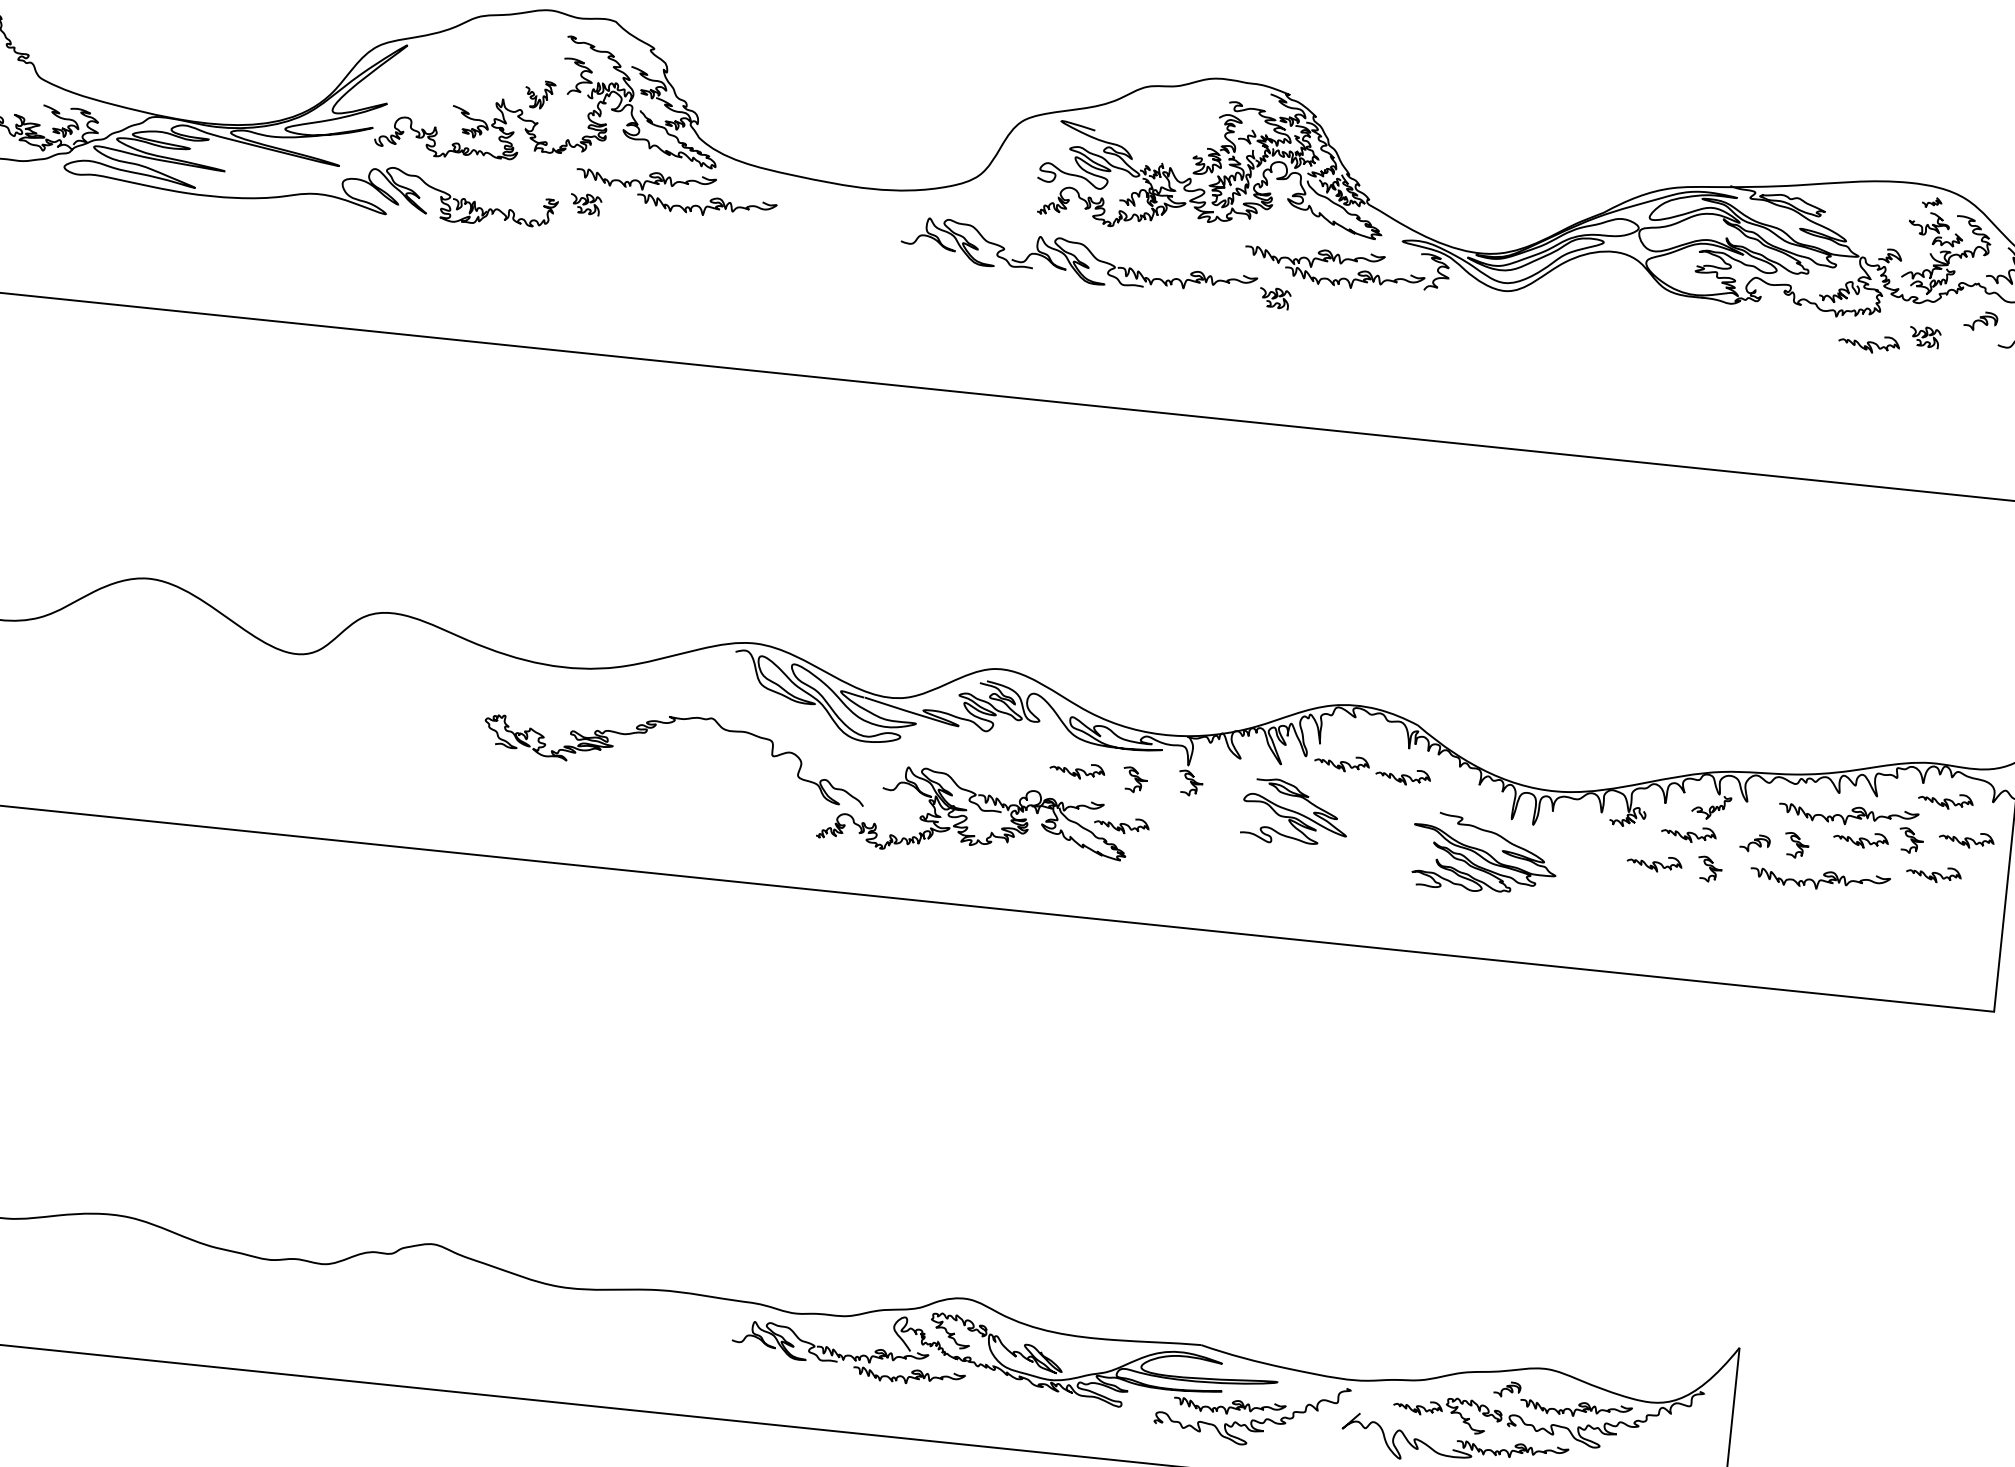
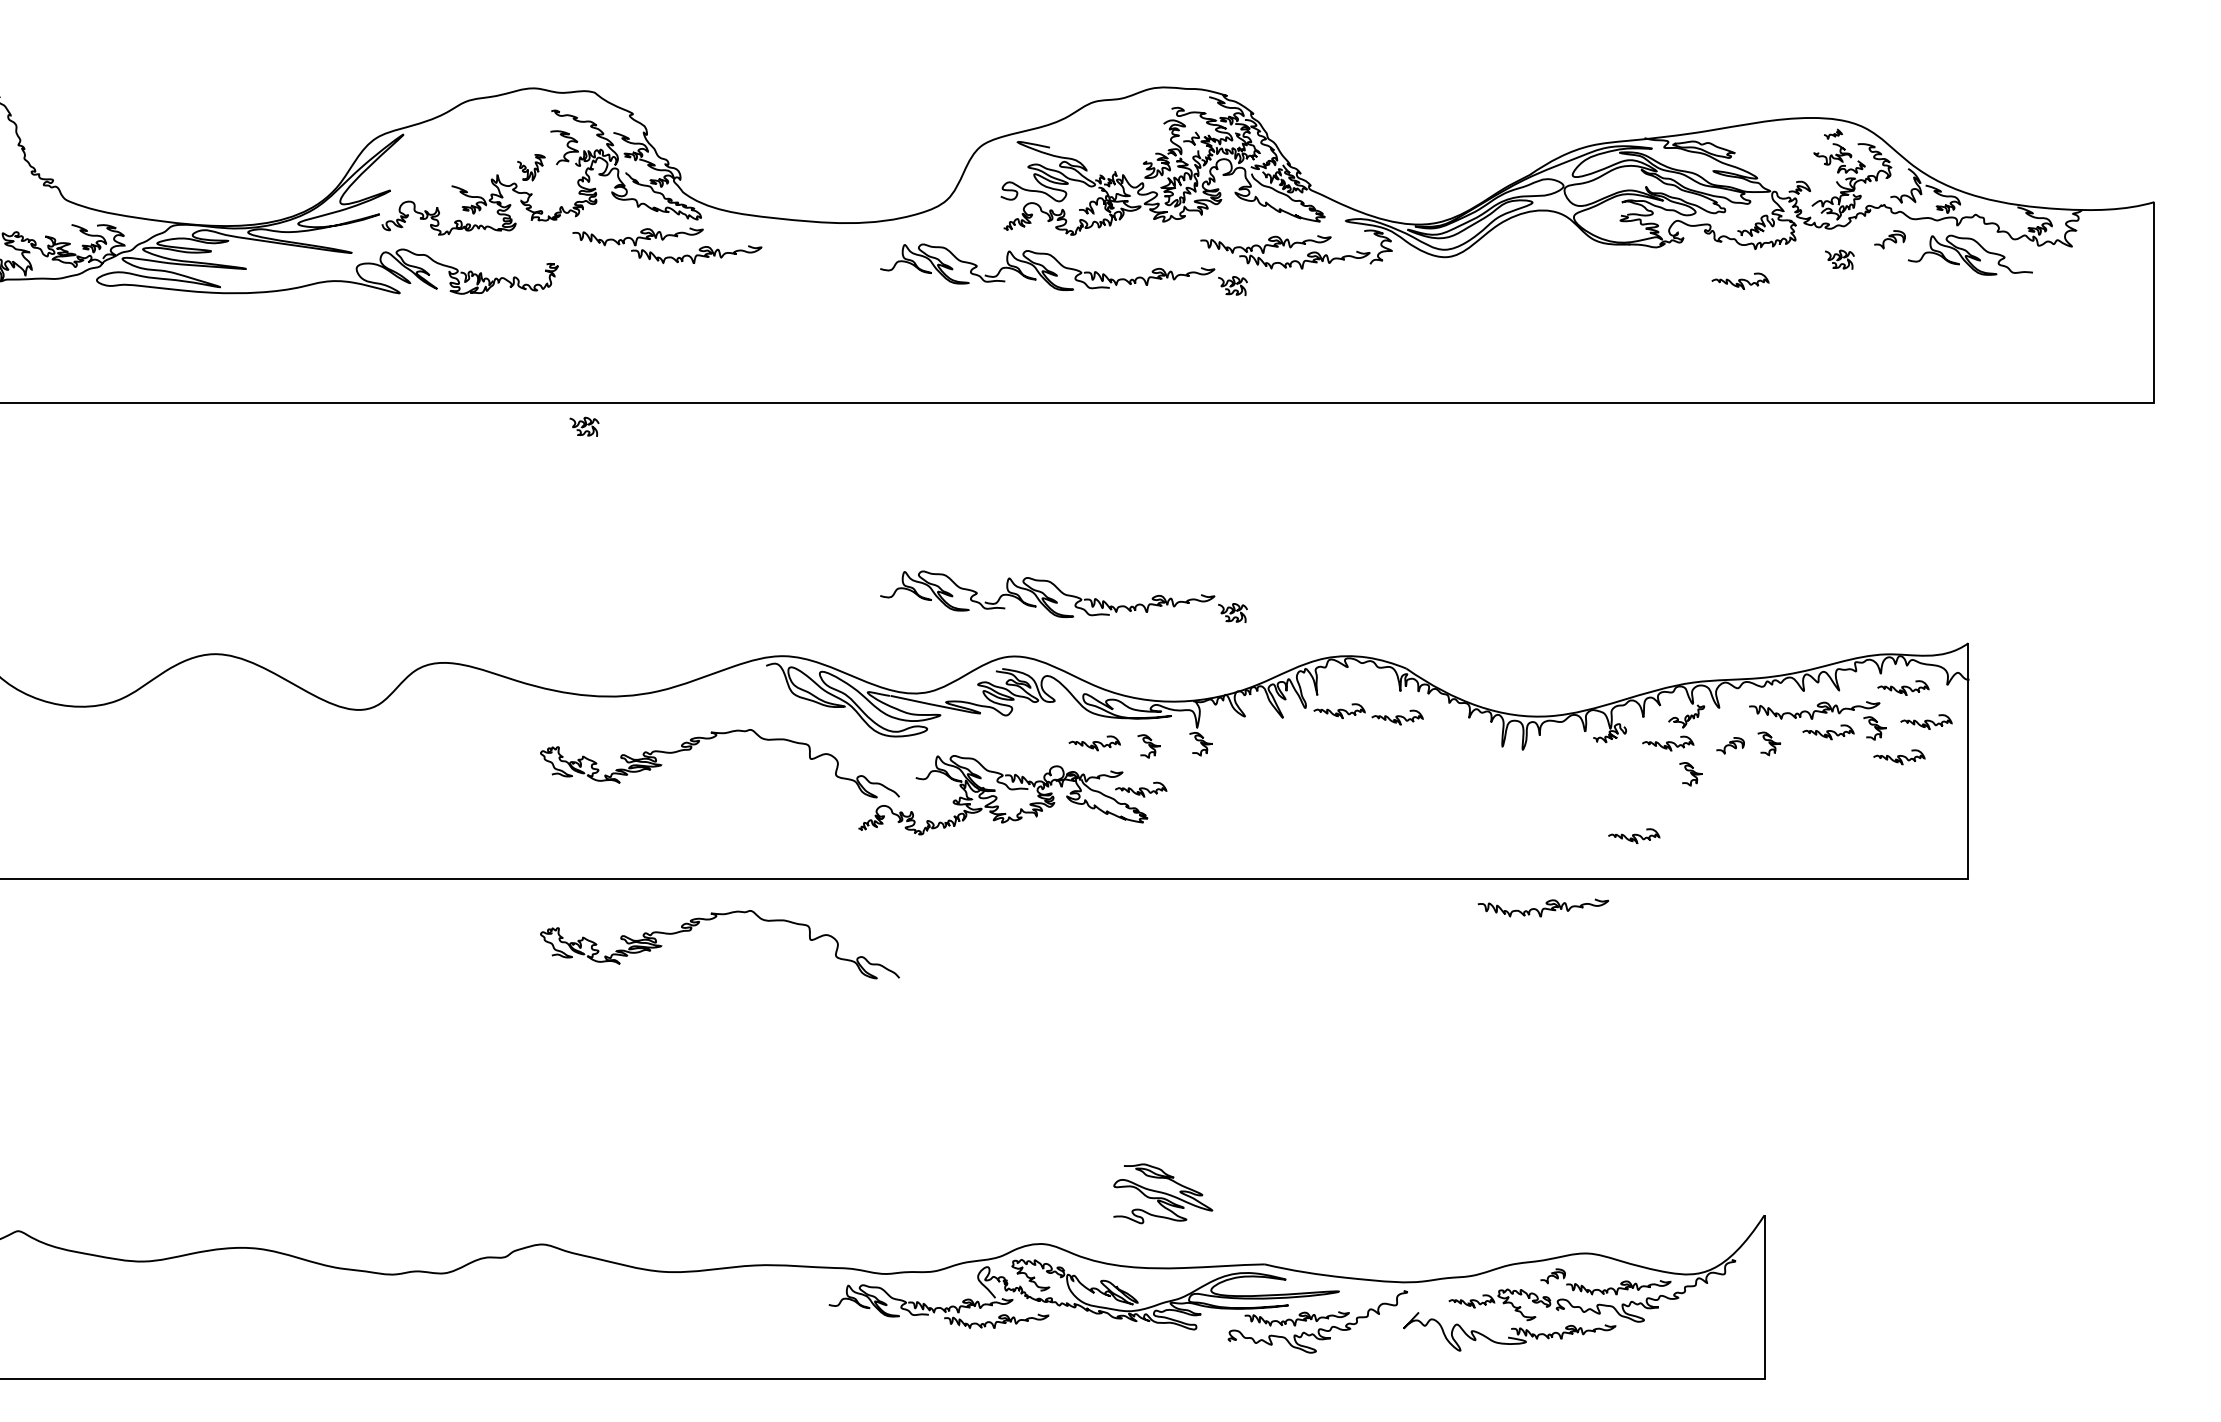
part: (586, 203) -> (584, 426), moved
curve: (1869, 343) -> (1740, 280), moved
part: (1060, 610) -> (1063, 596), added
curve: (1295, 812) -> (1163, 1193), moved
curve: (1484, 852) -> (1480, 780), removed
curve: (1654, 864) -> (1634, 836), moved
curve: (1821, 879) -> (1544, 907), moved
curve: (648, 917) -> (710, 920), added

